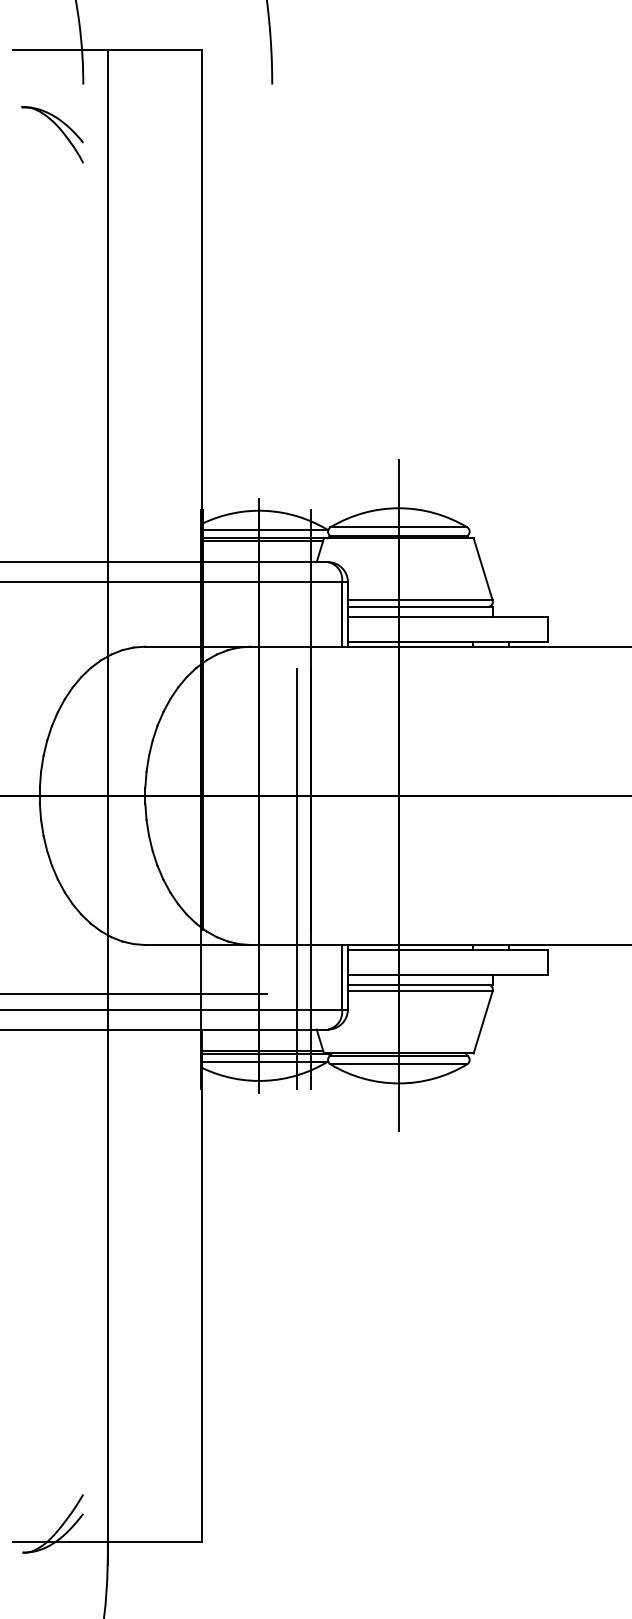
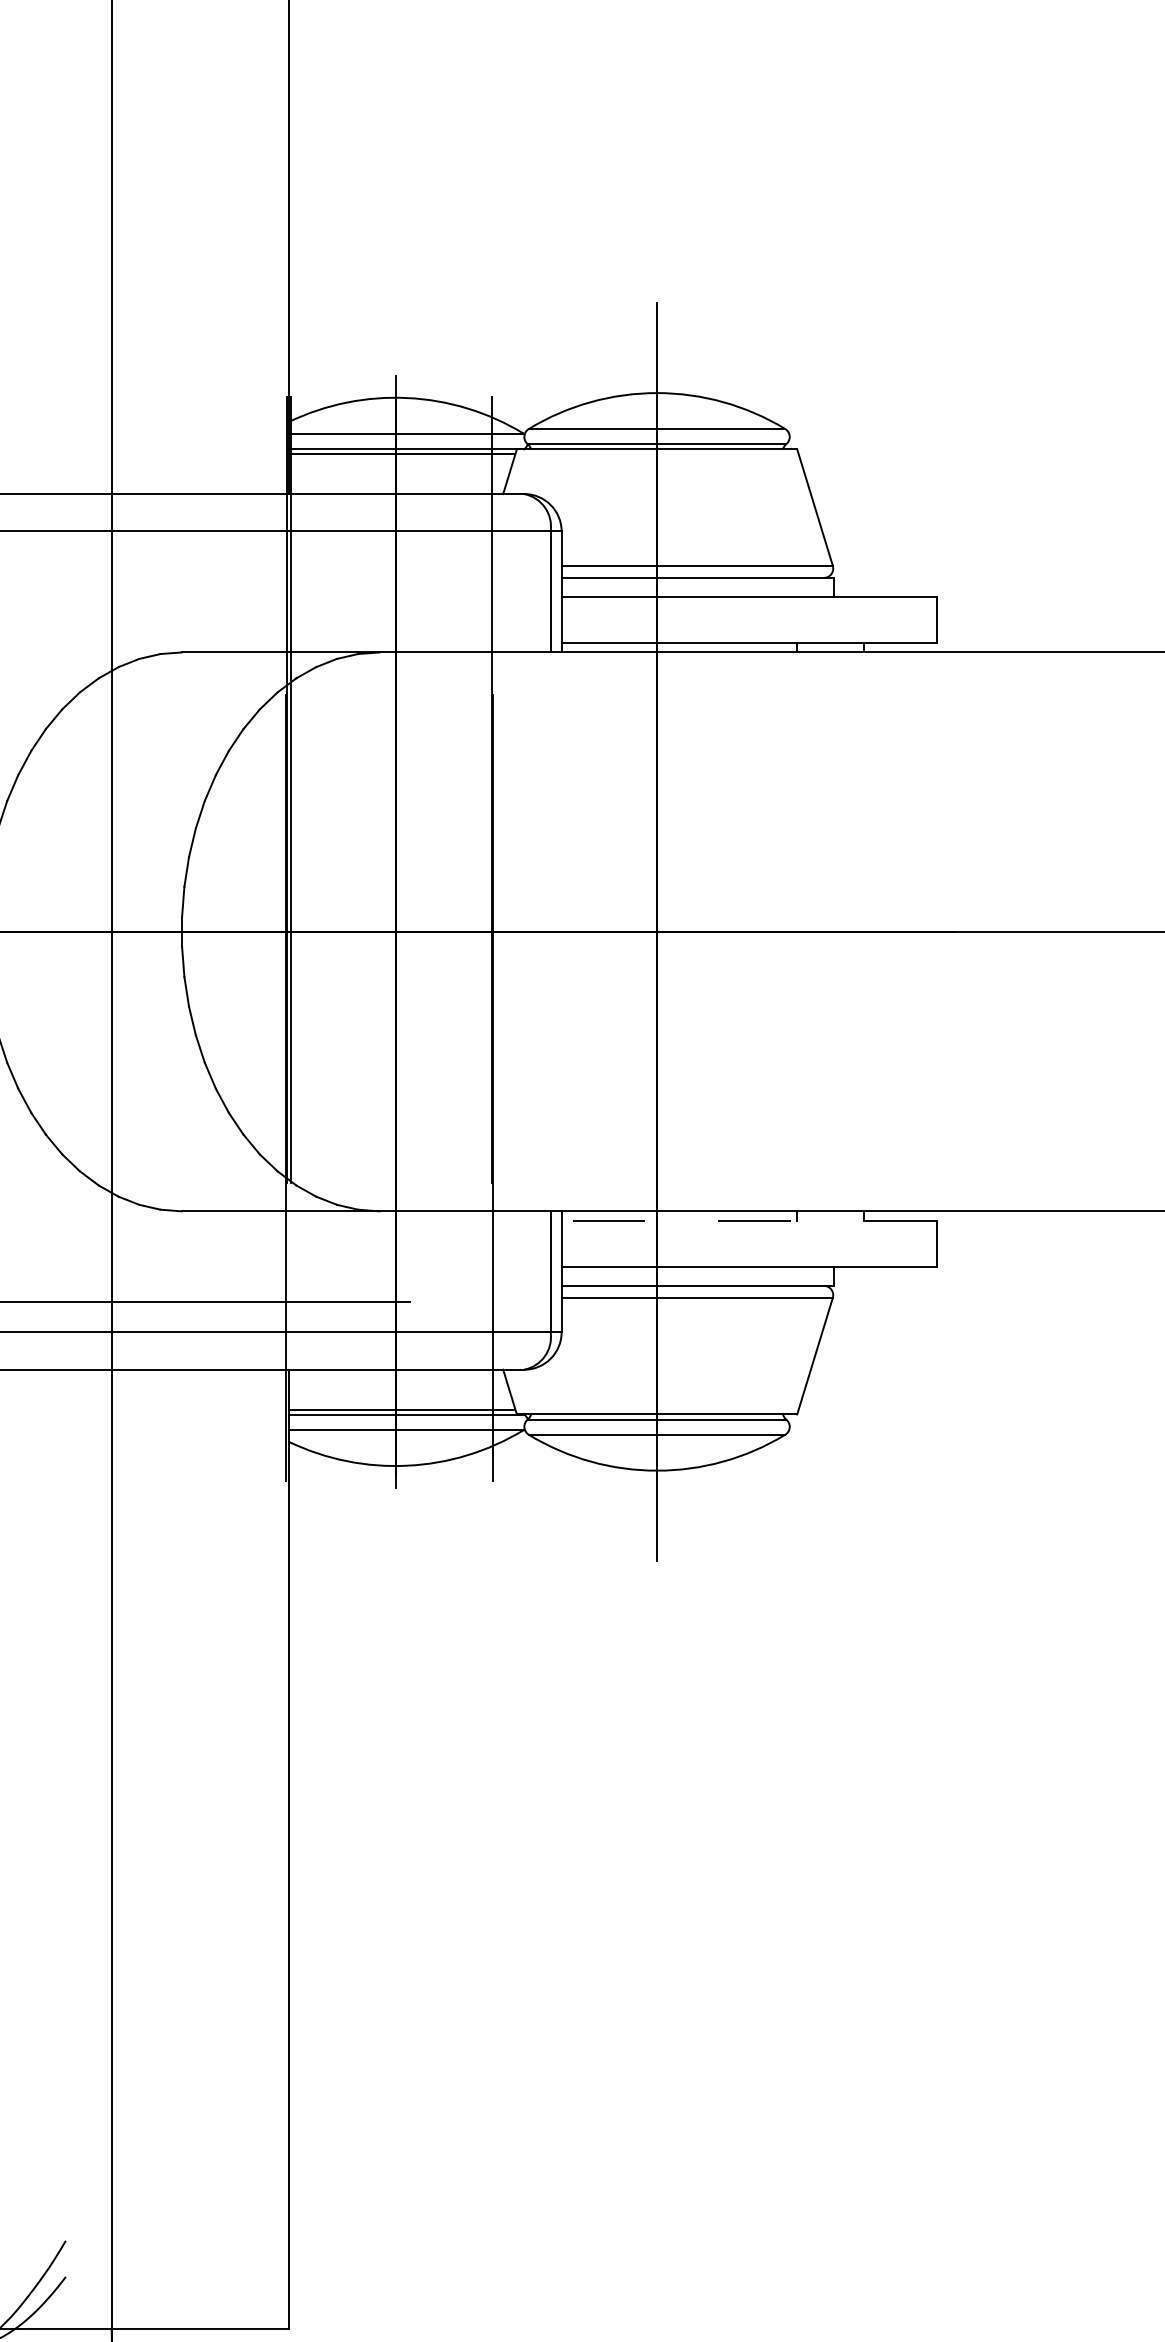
line: (297, 878) -> (467, 1086), removed
line: (447, 949) -> (748, 1219), solid -> dashed

